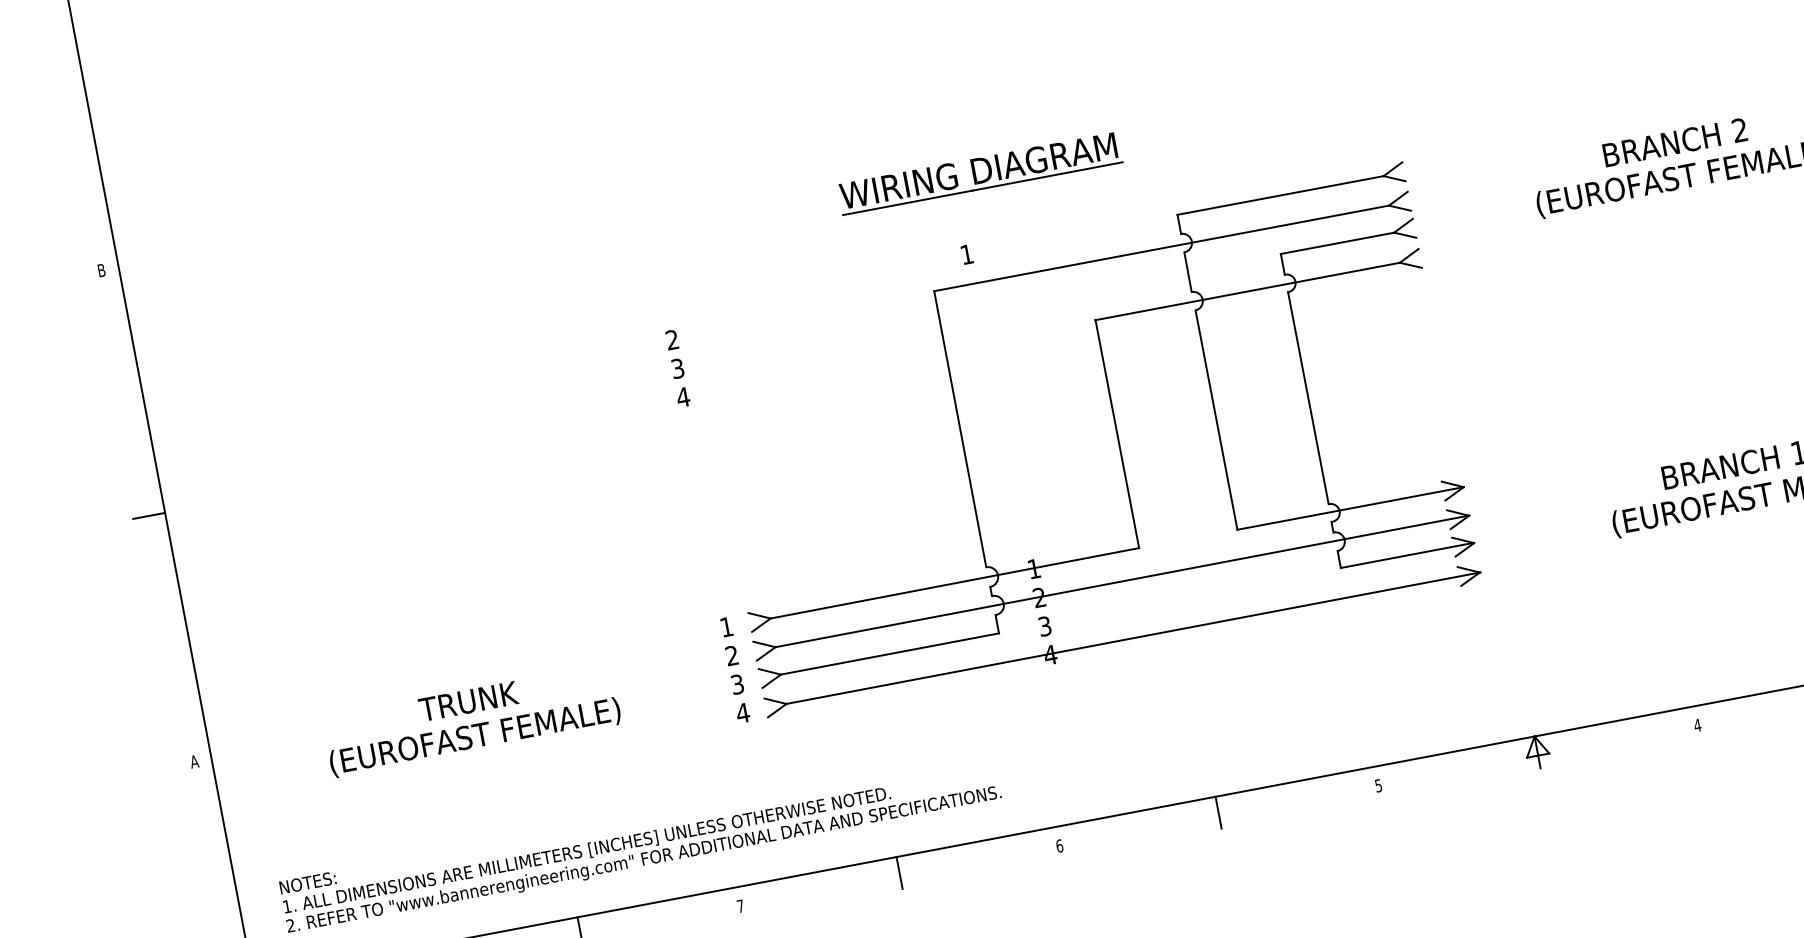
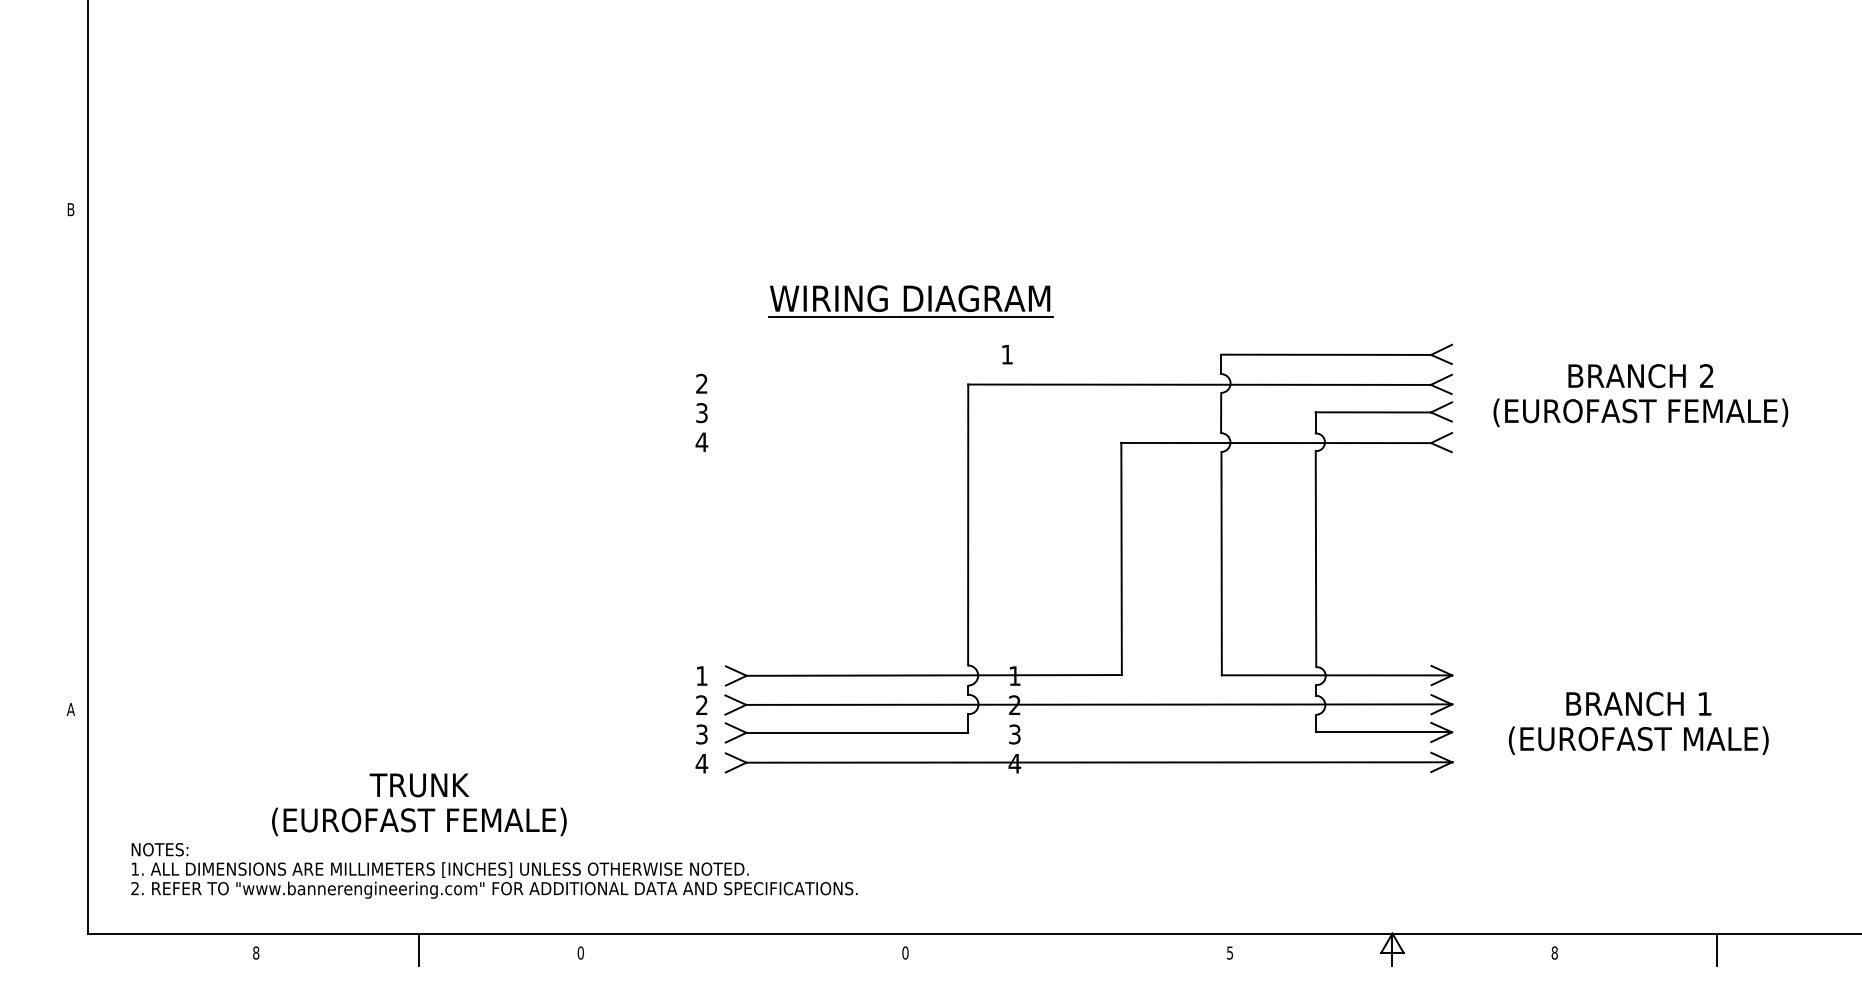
part: (979, 173) -> (910, 301), moved
part: (1070, 442) -> (1074, 558), moved
line: (148, 515) -> (71, 459), removed
text: (472, 720) -> (419, 804), moved
text: (1697, 725) -> (1554, 952), 4 -> 8
line: (1218, 812) -> (1067, 949), removed
text: (1059, 845) -> (905, 952), 6 -> 0
line: (899, 872) -> (743, 949), removed
text: (740, 905) -> (580, 952), 7 -> 0

